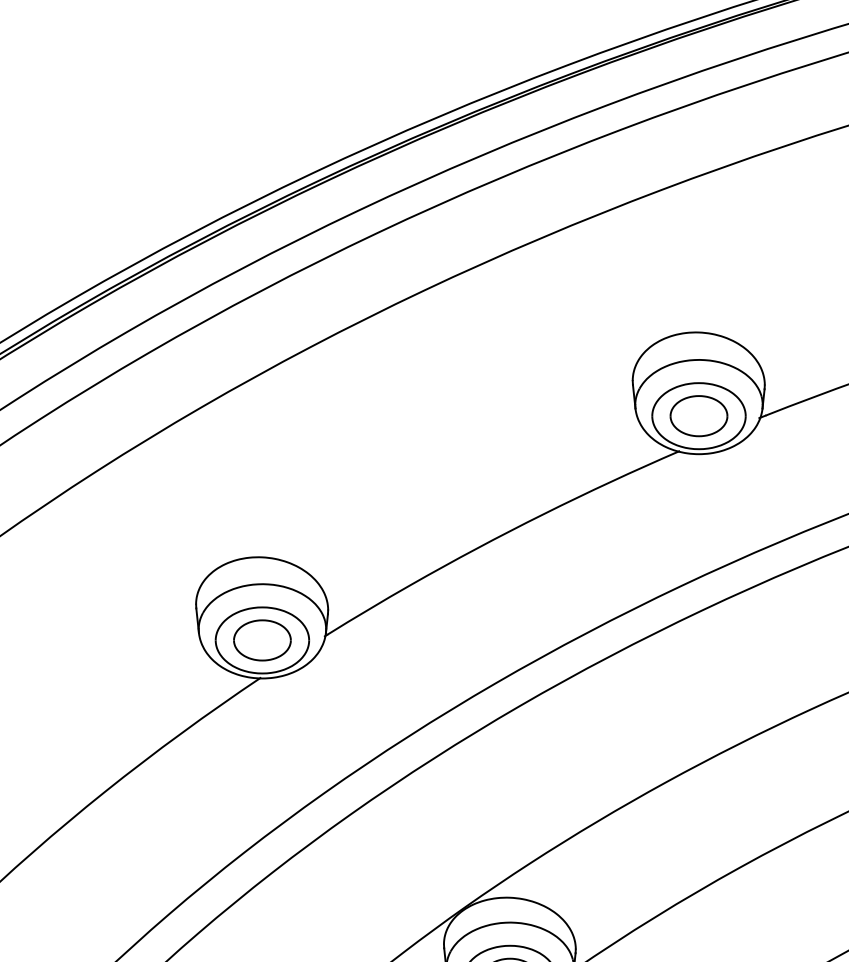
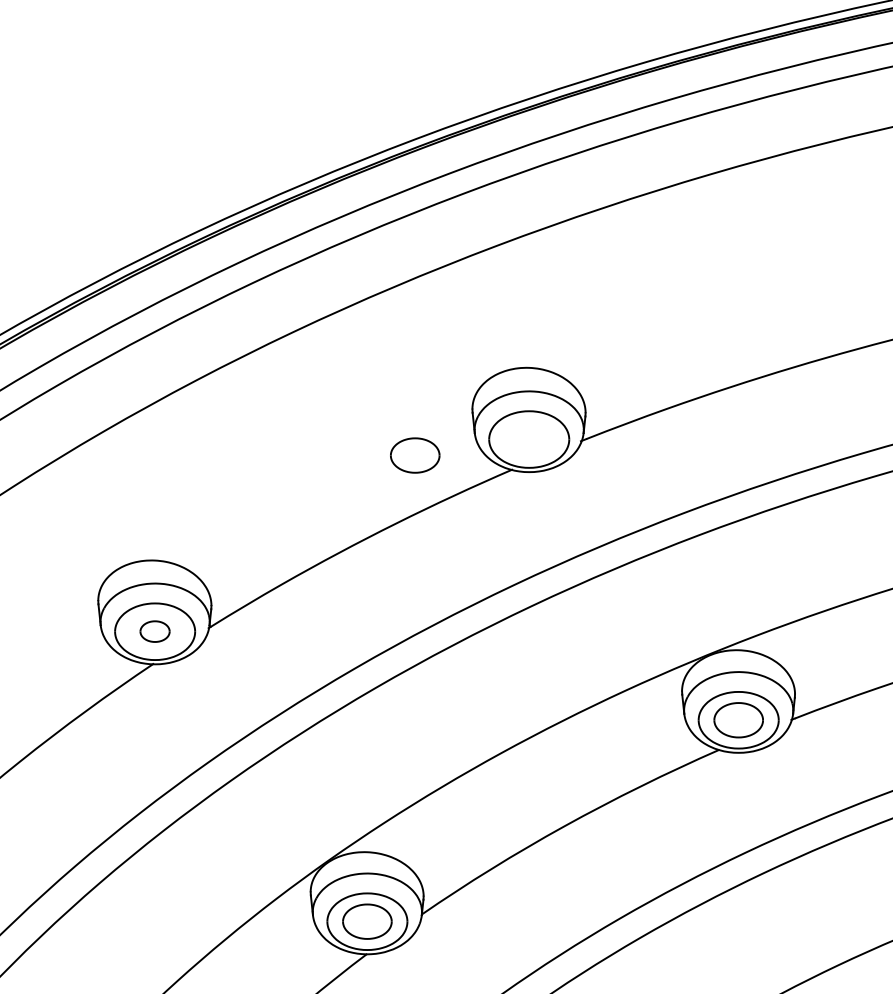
part: (699, 416) -> (415, 455), moved
part: (261, 640) -> (154, 631), size x0.6

